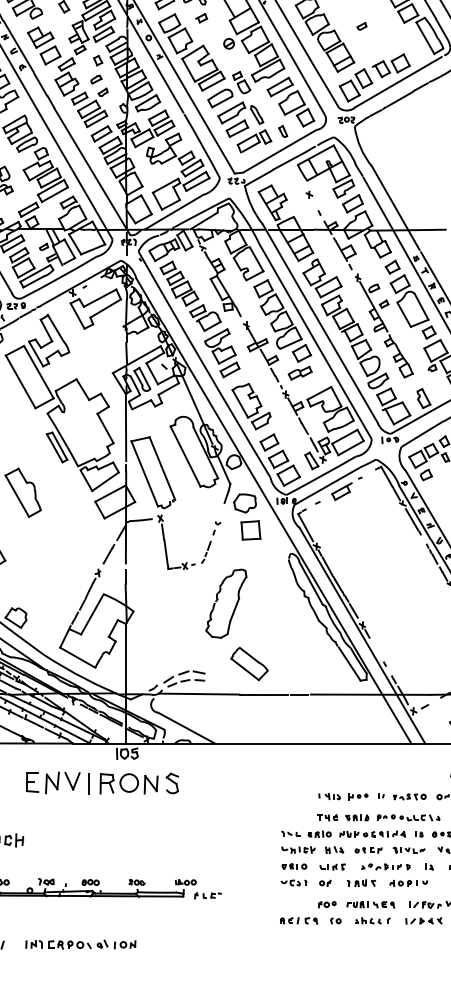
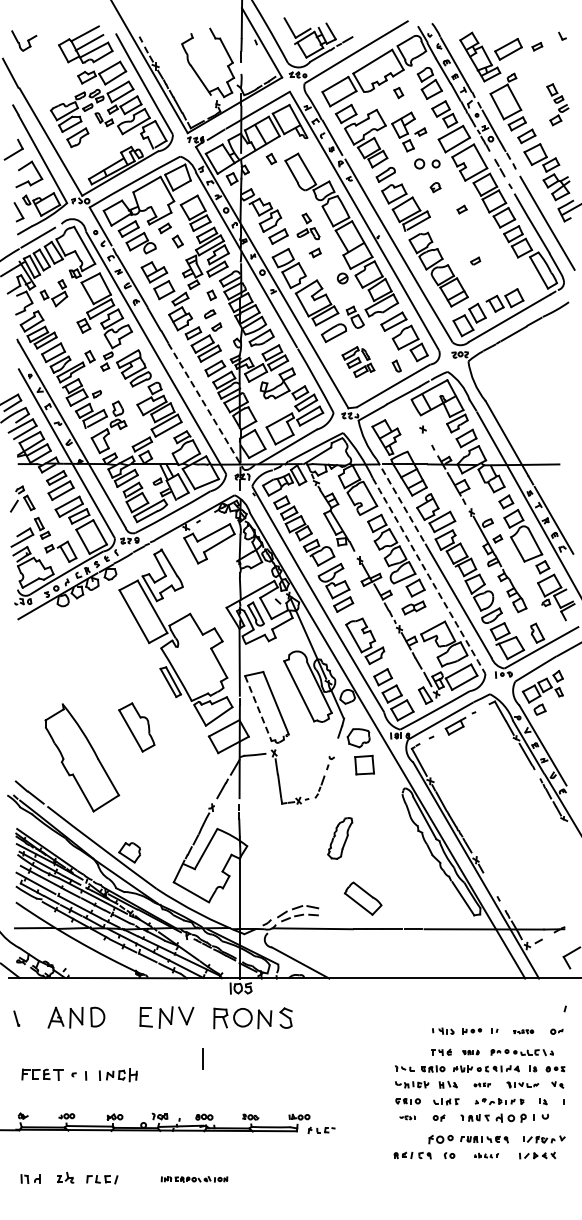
part: (244, 126) -> (358, 361), size x0.6
line: (92, 171) -> (206, 406), solid -> dashed
line: (286, 266) -> (400, 501), solid -> dashed
arc: (315, 341) -> (429, 576), solid -> dashed
line: (144, 474) -> (258, 709), solid -> dashed
part: (226, 603) -> (340, 838), size x0.6
line: (88, 783) -> (202, 1058), moved
part: (409, 796) -> (523, 1031), size x0.6
part: (356, 817) -> (470, 1052), size x0.7
part: (368, 849) -> (482, 1084), size x0.6
part: (293, 882) -> (407, 1117), size x0.6
part: (408, 882) -> (522, 1117), size x1.4
part: (326, 903) -> (440, 1138), size x1.4
part: (372, 920) -> (486, 1155), size x0.7
part: (80, 944) -> (194, 1179), size x0.6

